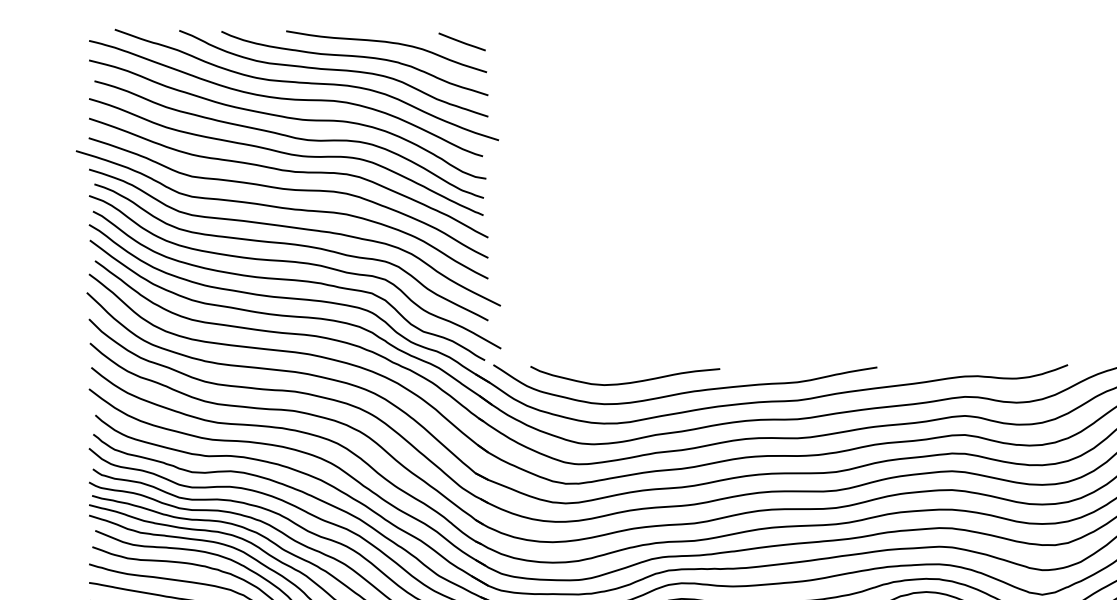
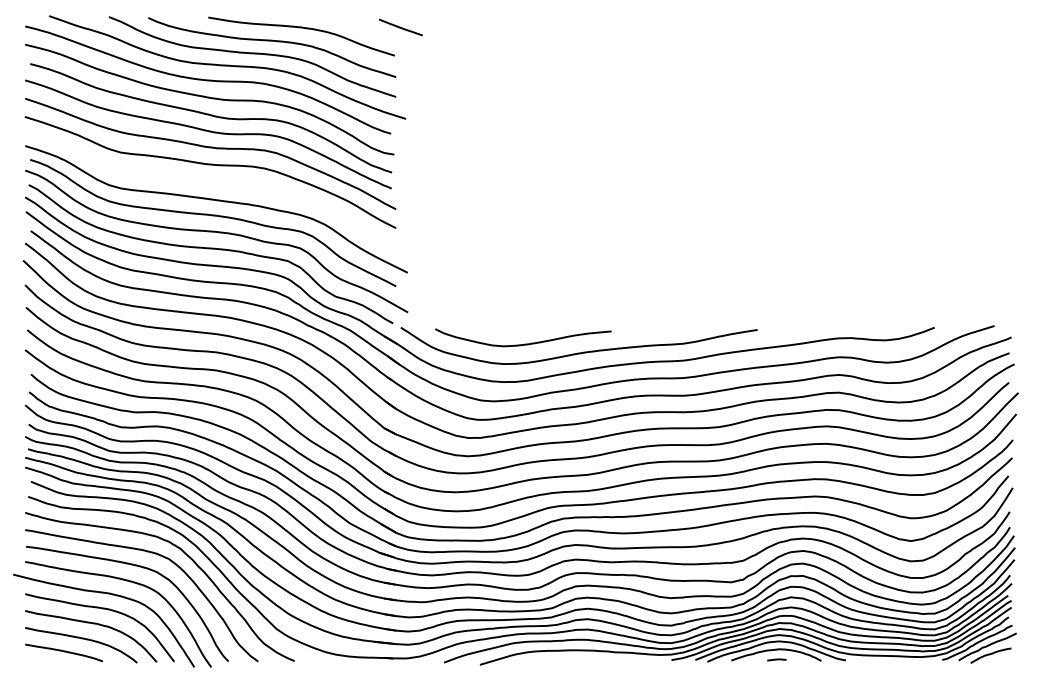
line: (461, 41) -> (400, 27), moved
curve: (282, 208) -> (204, 182), removed

